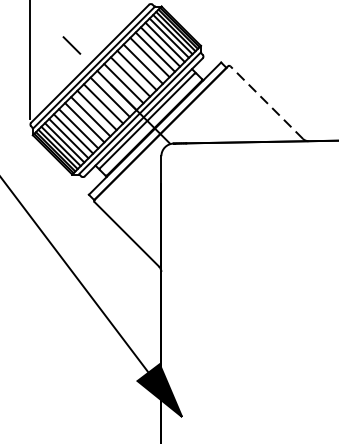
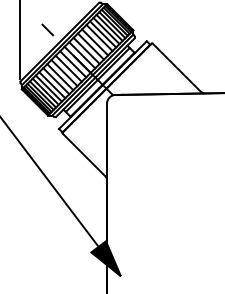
line: (266, 102) -> (176, 67), dashed -> solid

